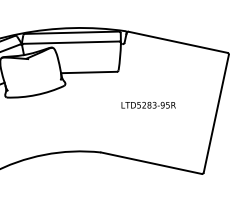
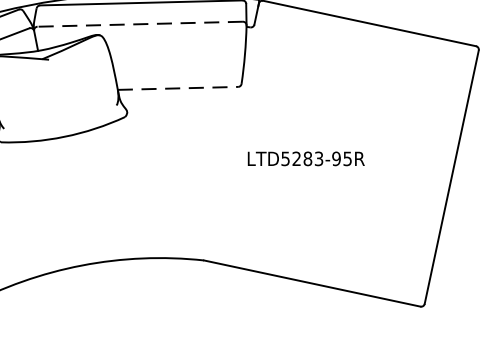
line: (71, 42) -> (140, 23), solid -> dashed
line: (89, 72) -> (178, 88), solid -> dashed

